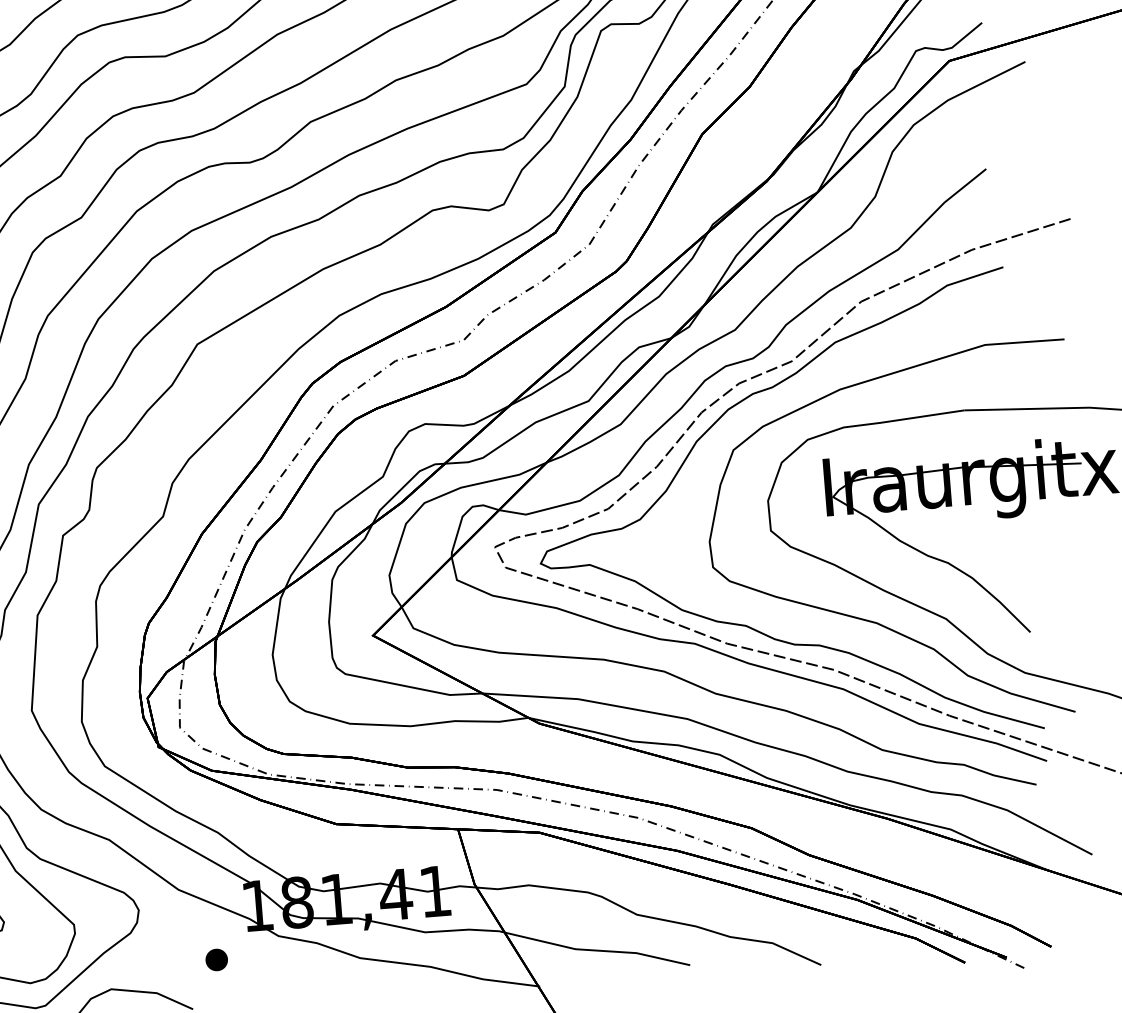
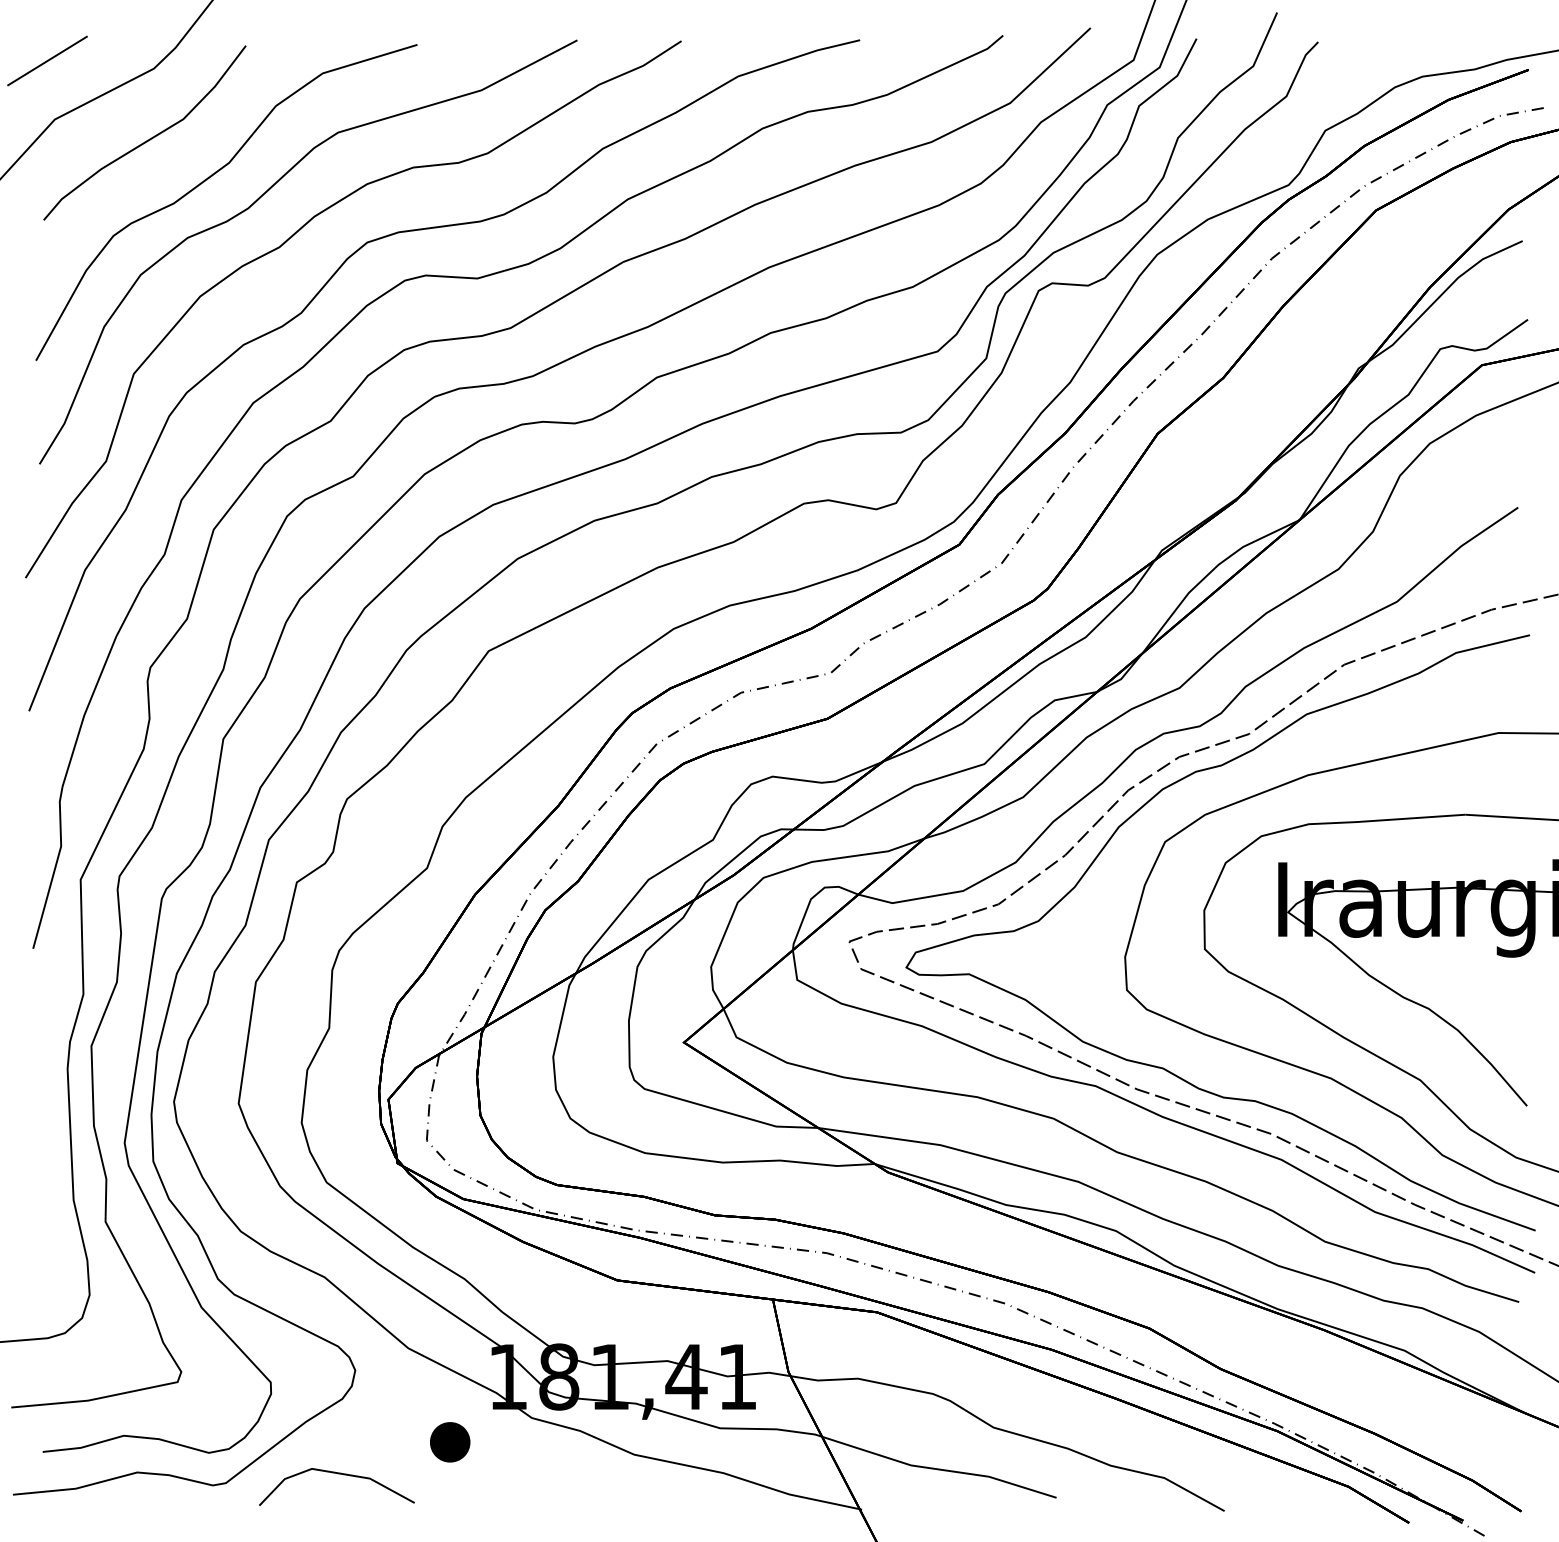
part: (216, 959) -> (449, 1441), size x1.4

